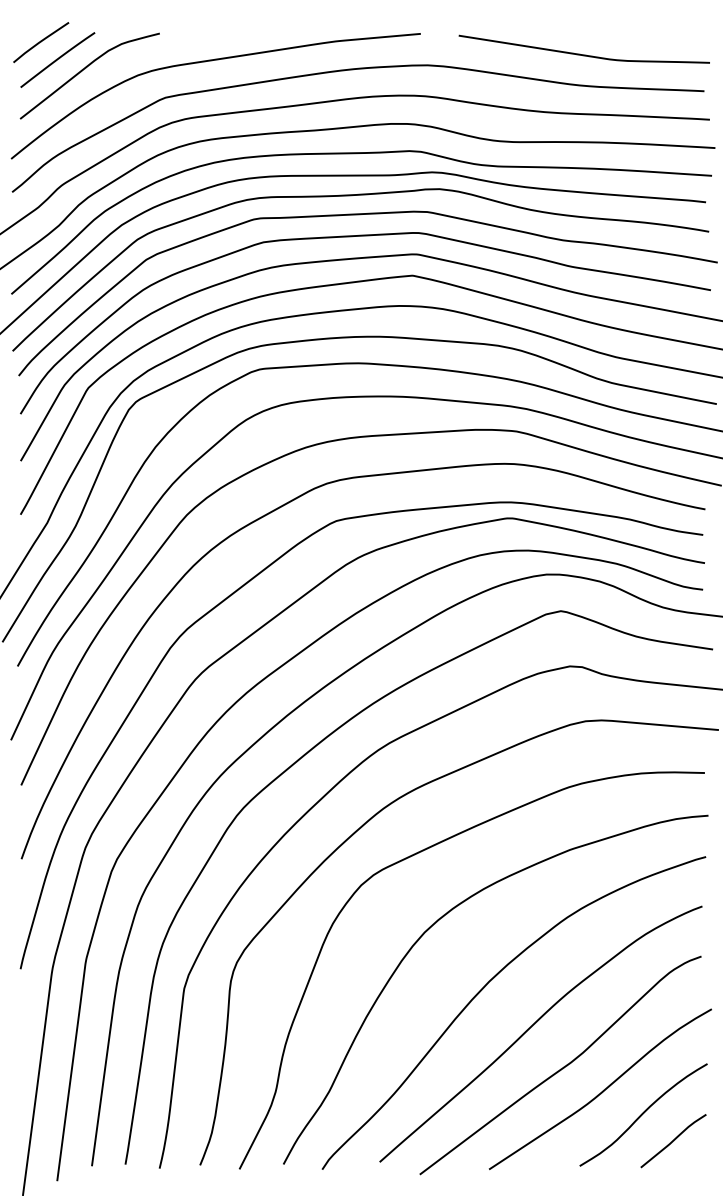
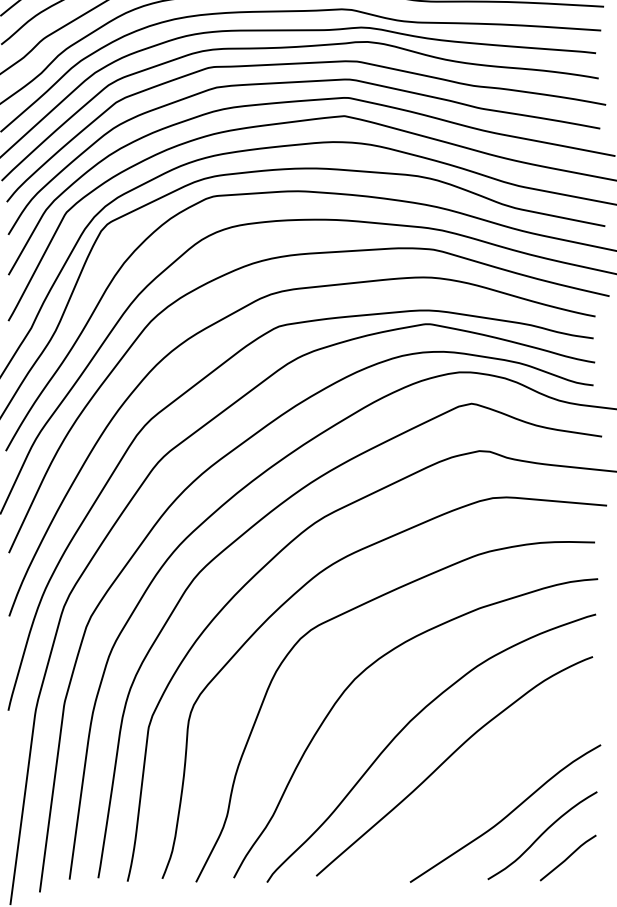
curve: (562, 1067) -> (472, 794), removed

